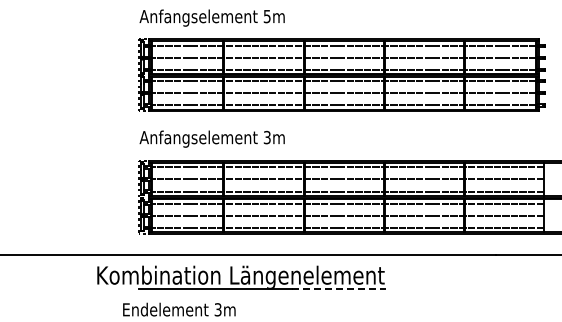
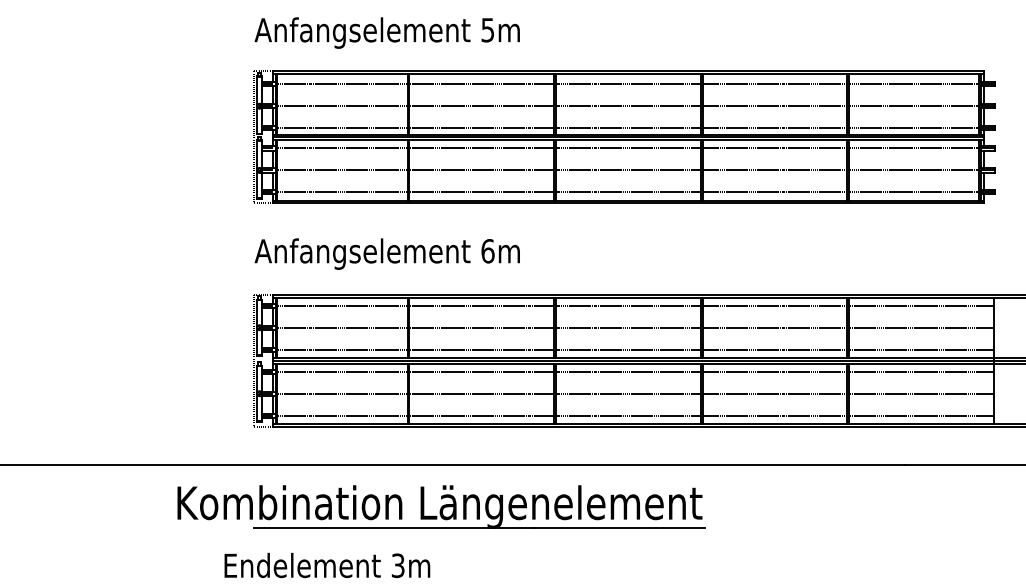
text: (266, 137) -> (486, 251), 3m -> 6m
line: (339, 289) -> (619, 528), dashed -> solid

